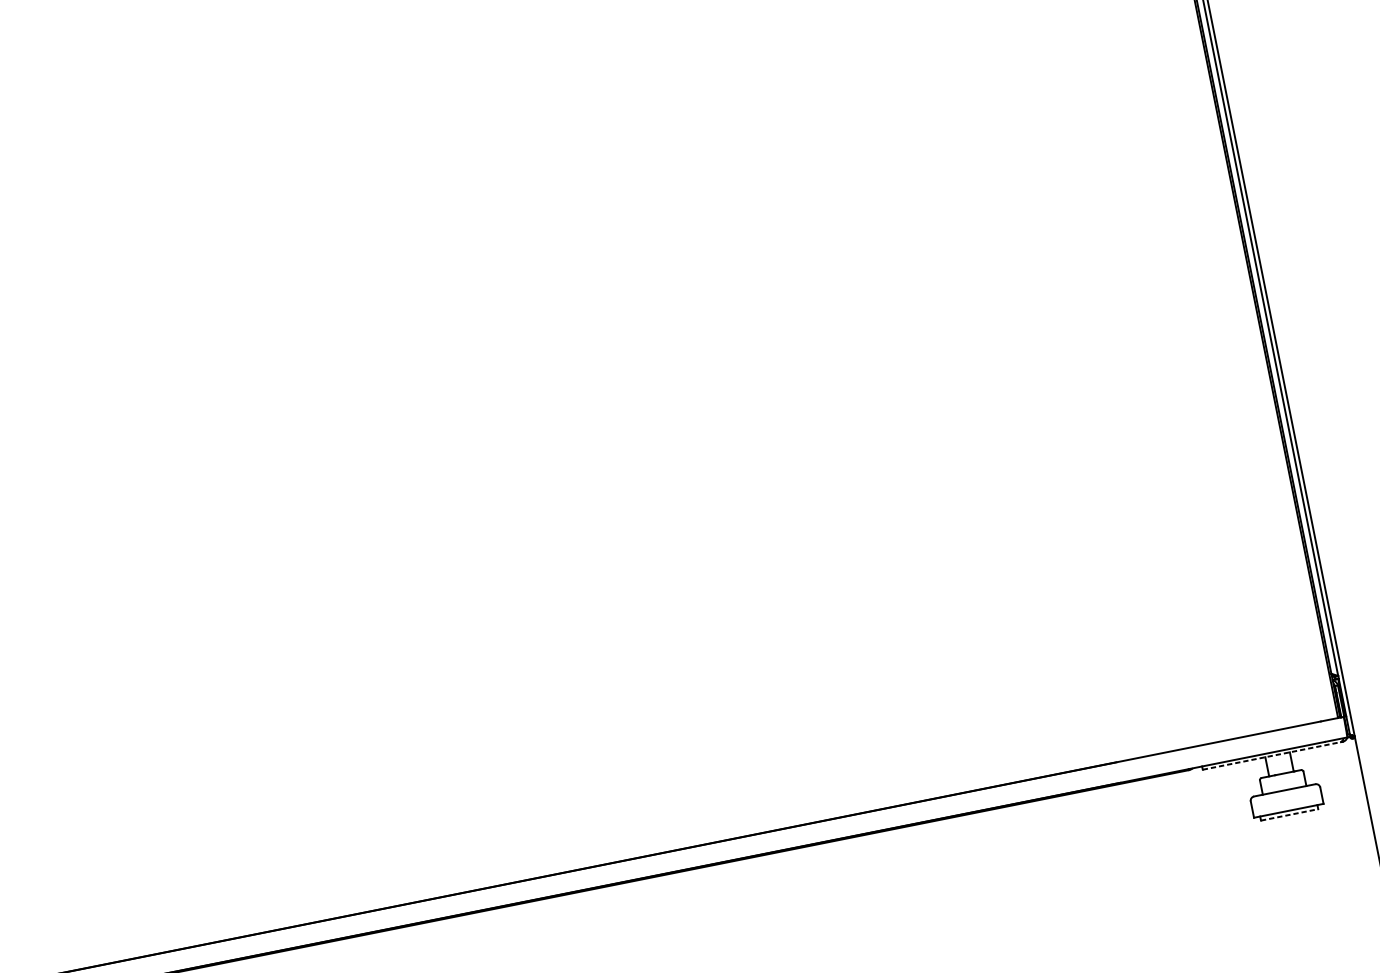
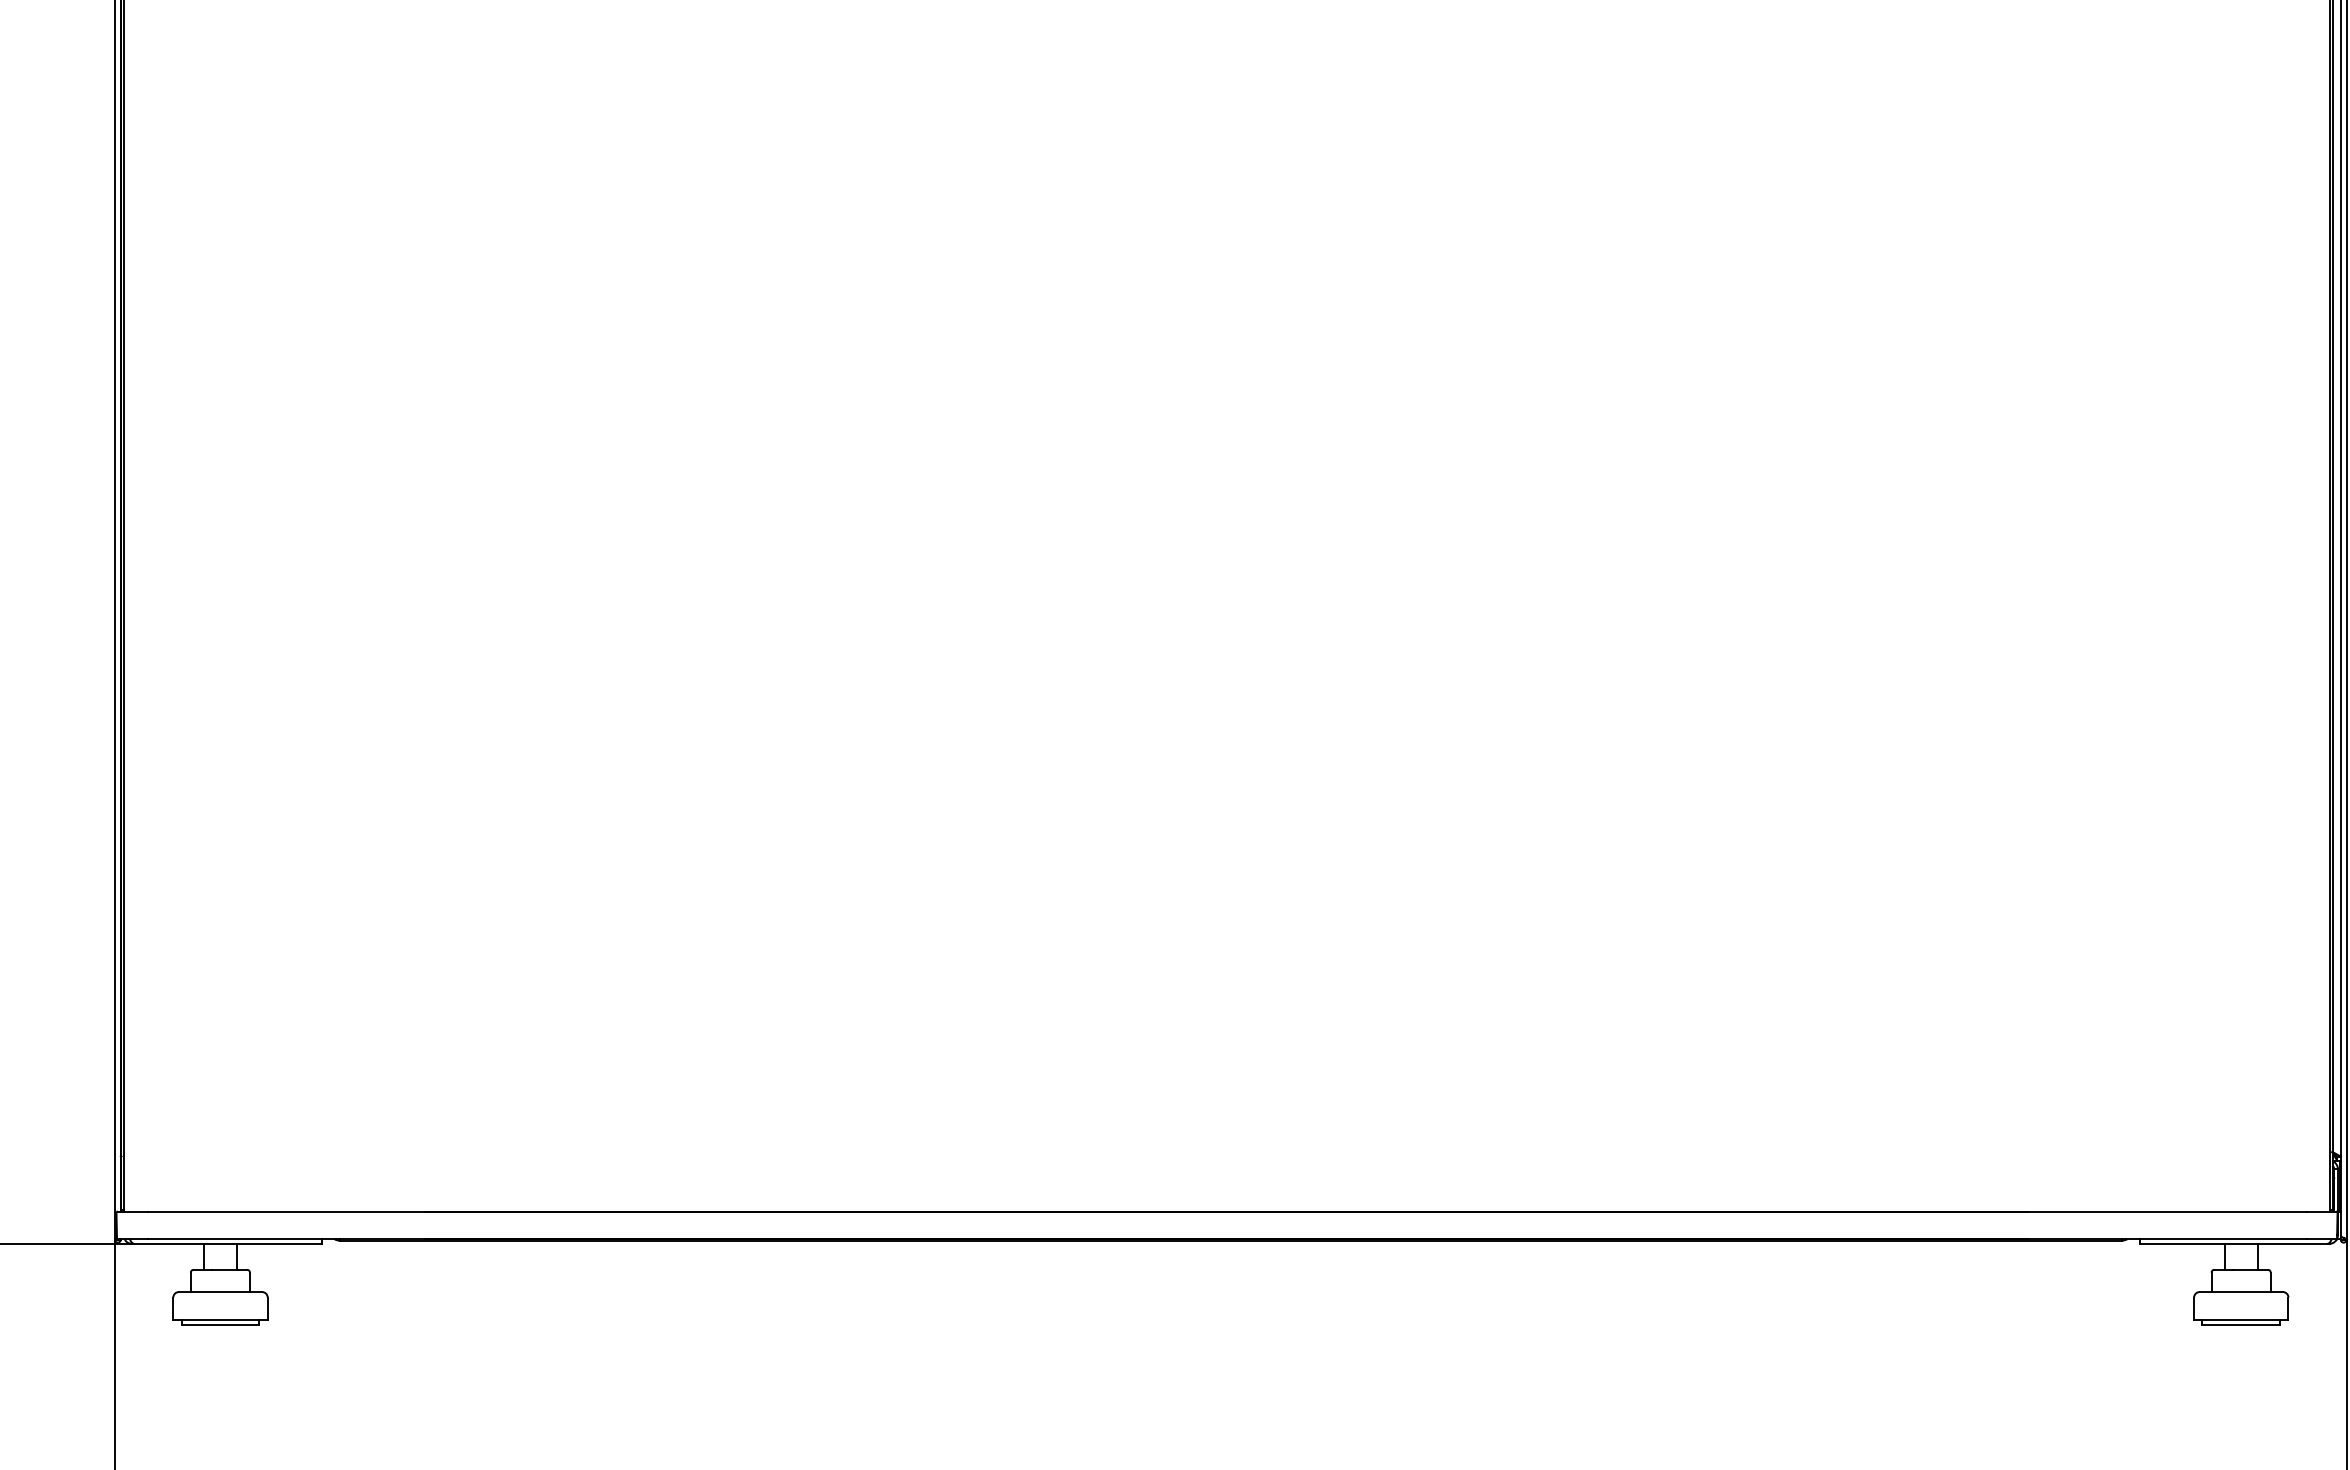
line: (1271, 755) -> (2233, 1243), dashed -> solid
line: (1289, 814) -> (2241, 1325), dashed -> solid

